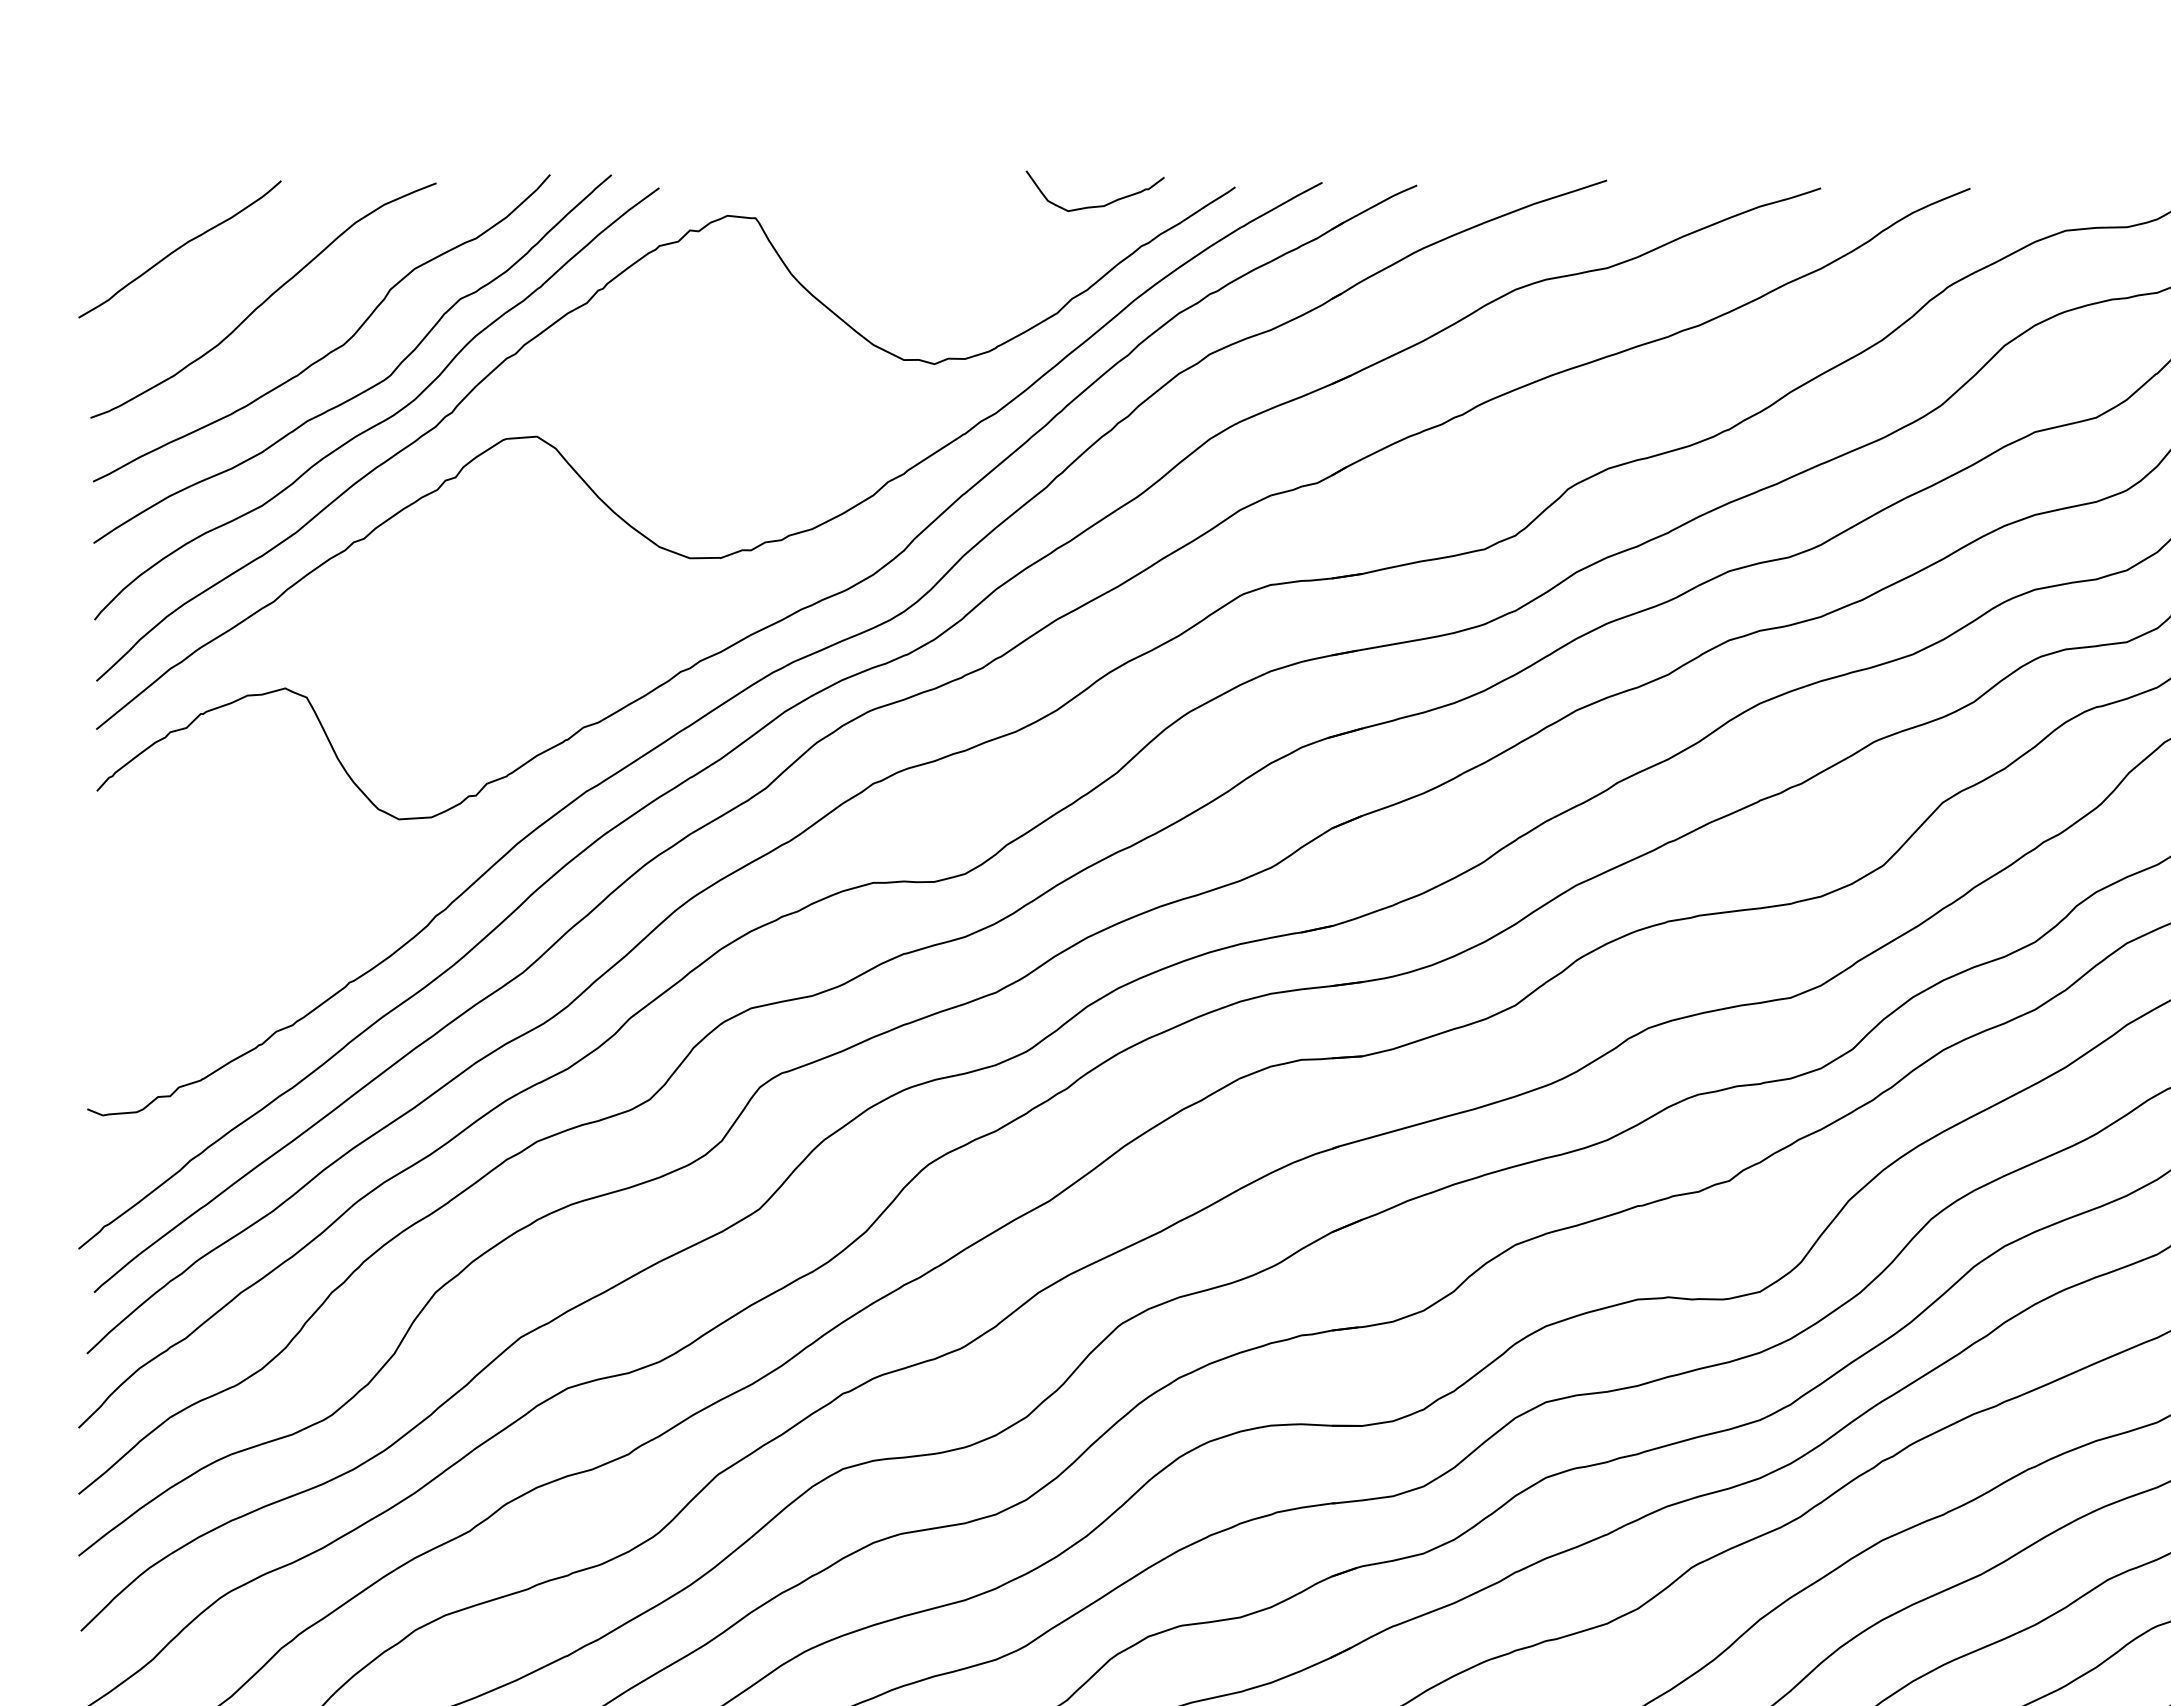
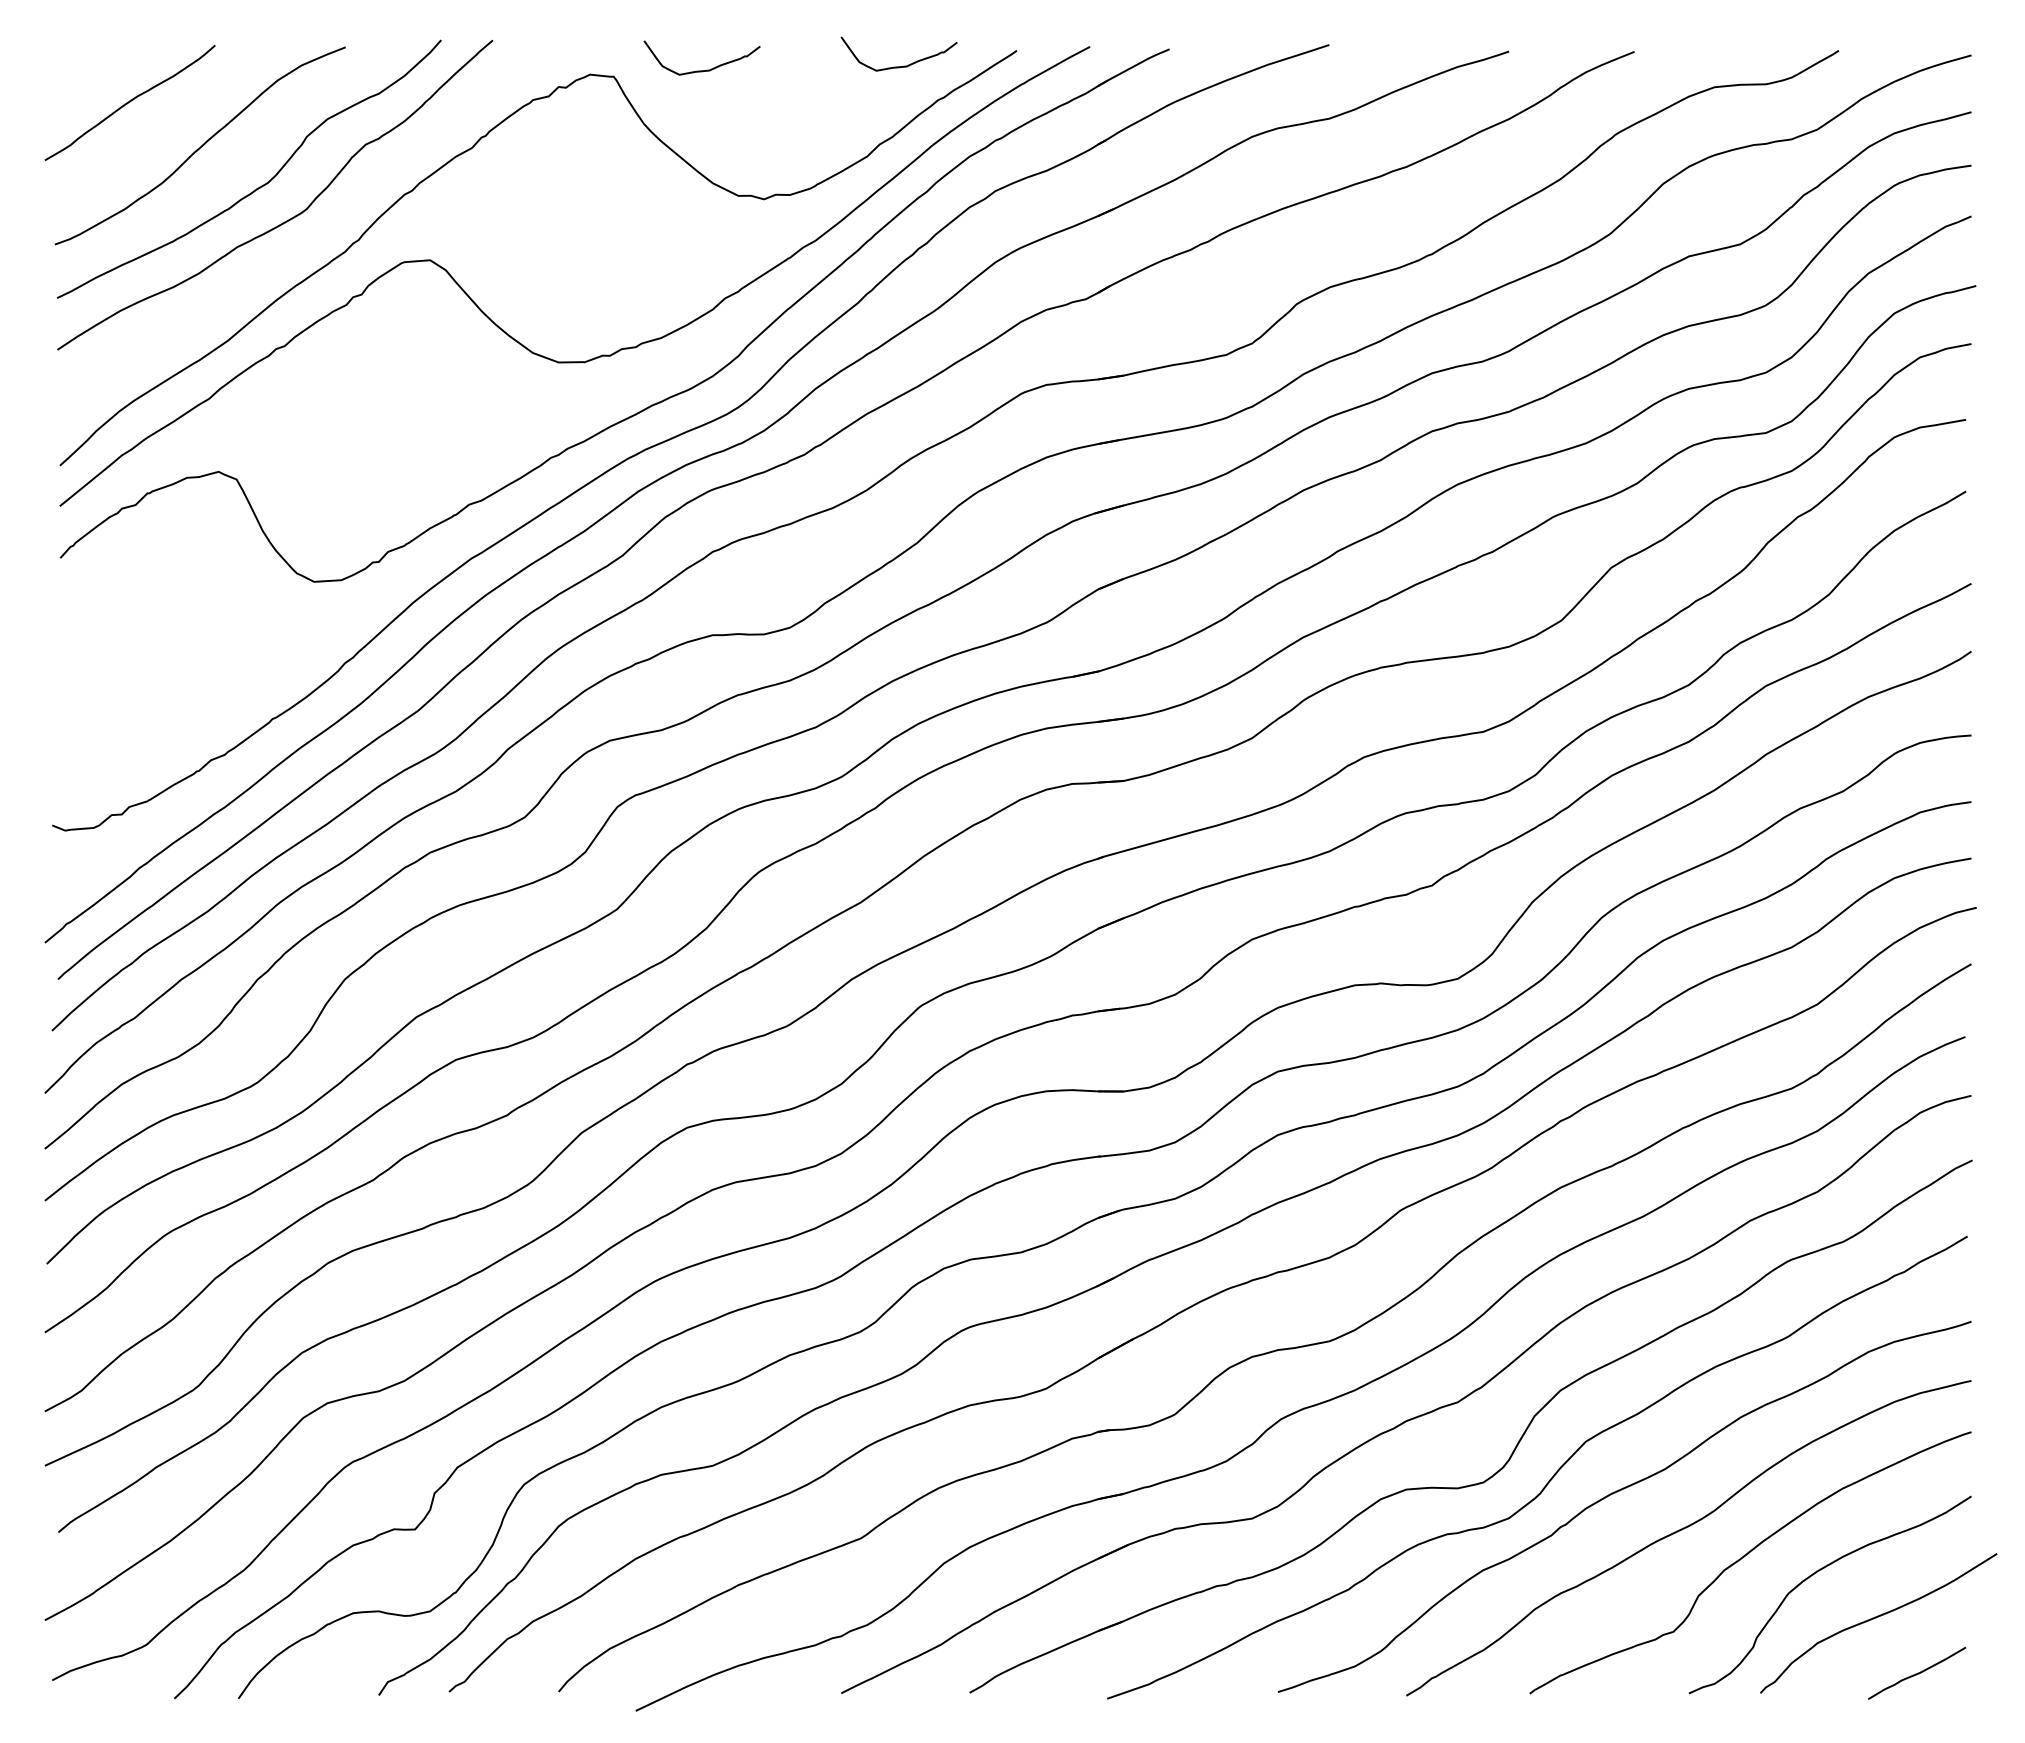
curve: (859, 210) -> (701, 70), added
curve: (386, 417) -> (303, 244), removed

